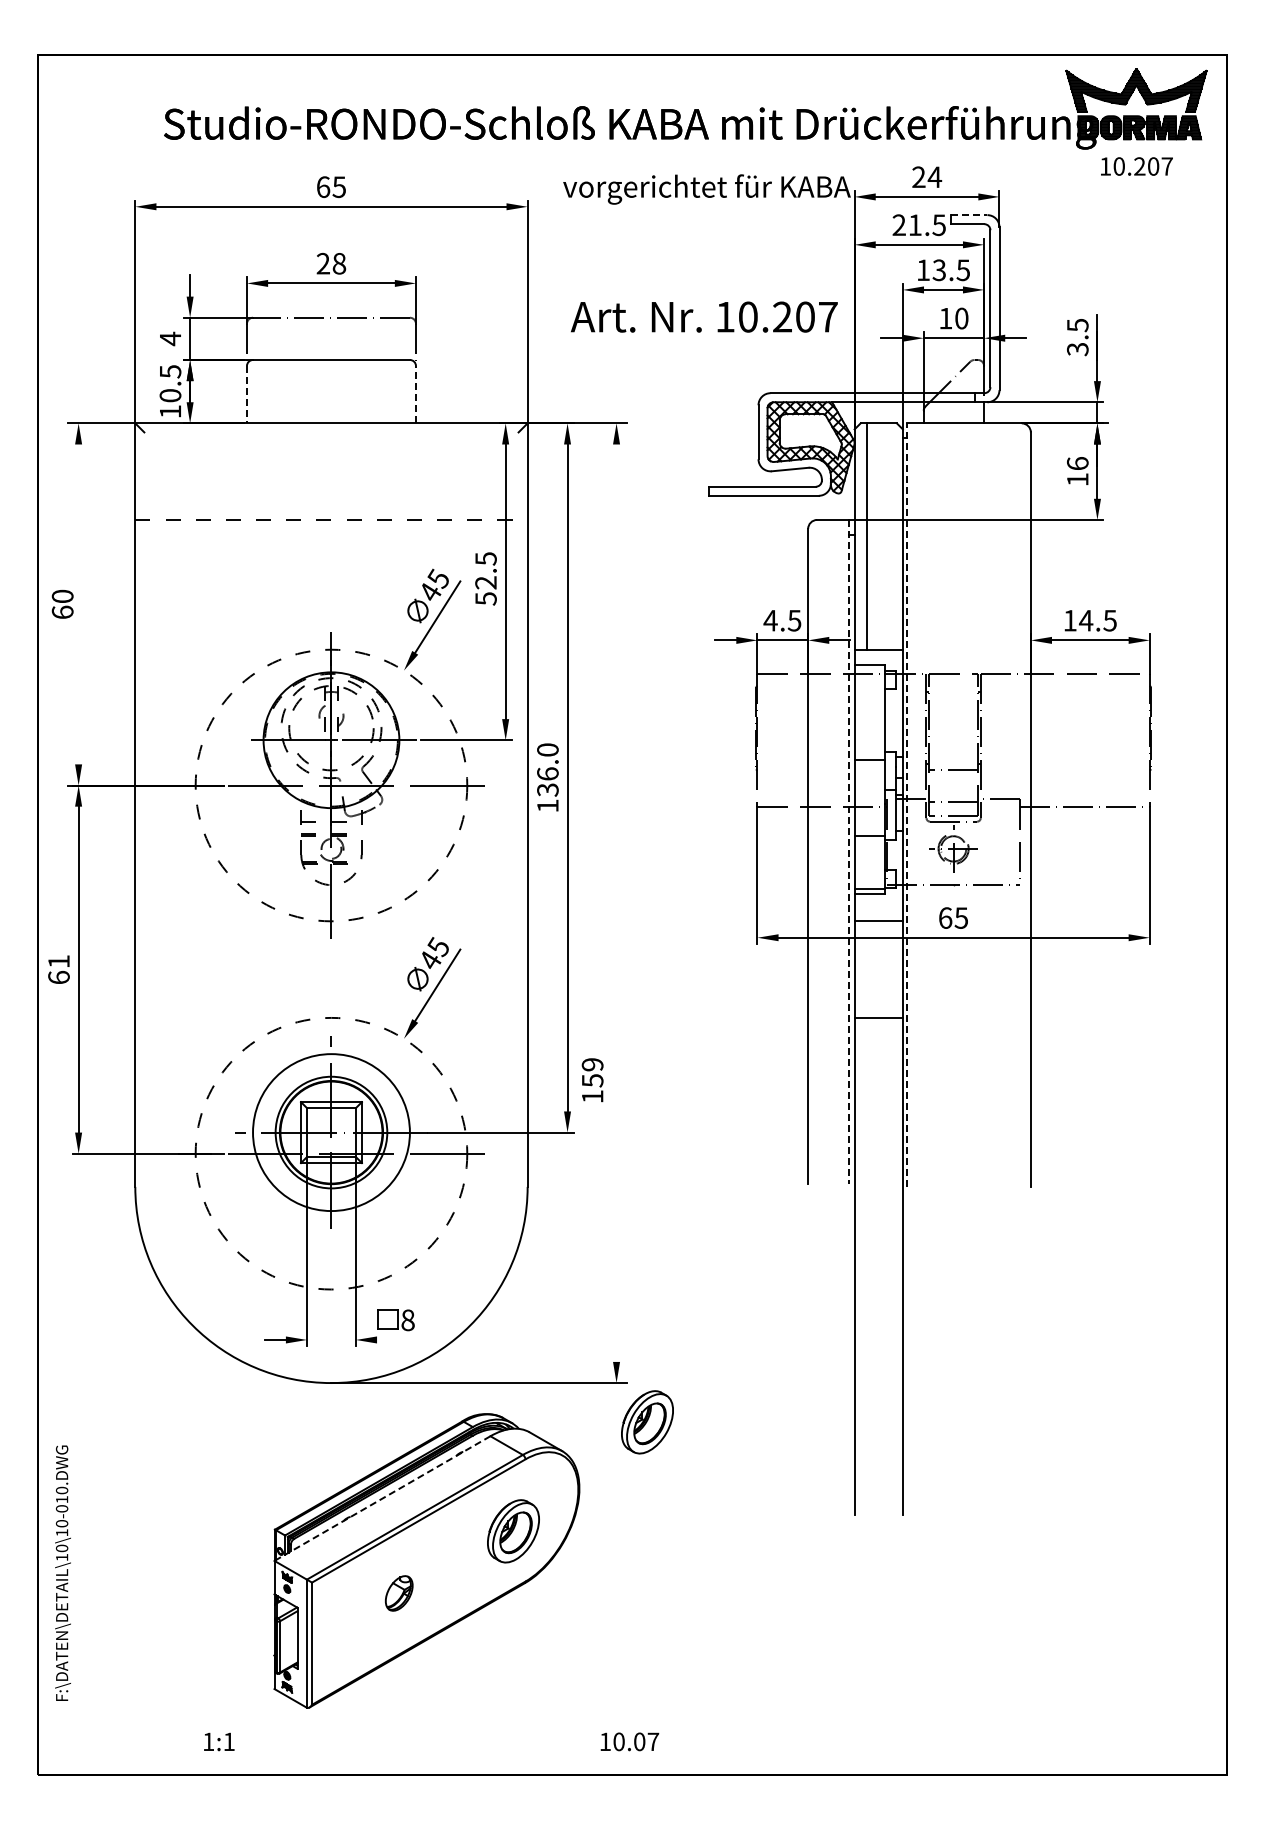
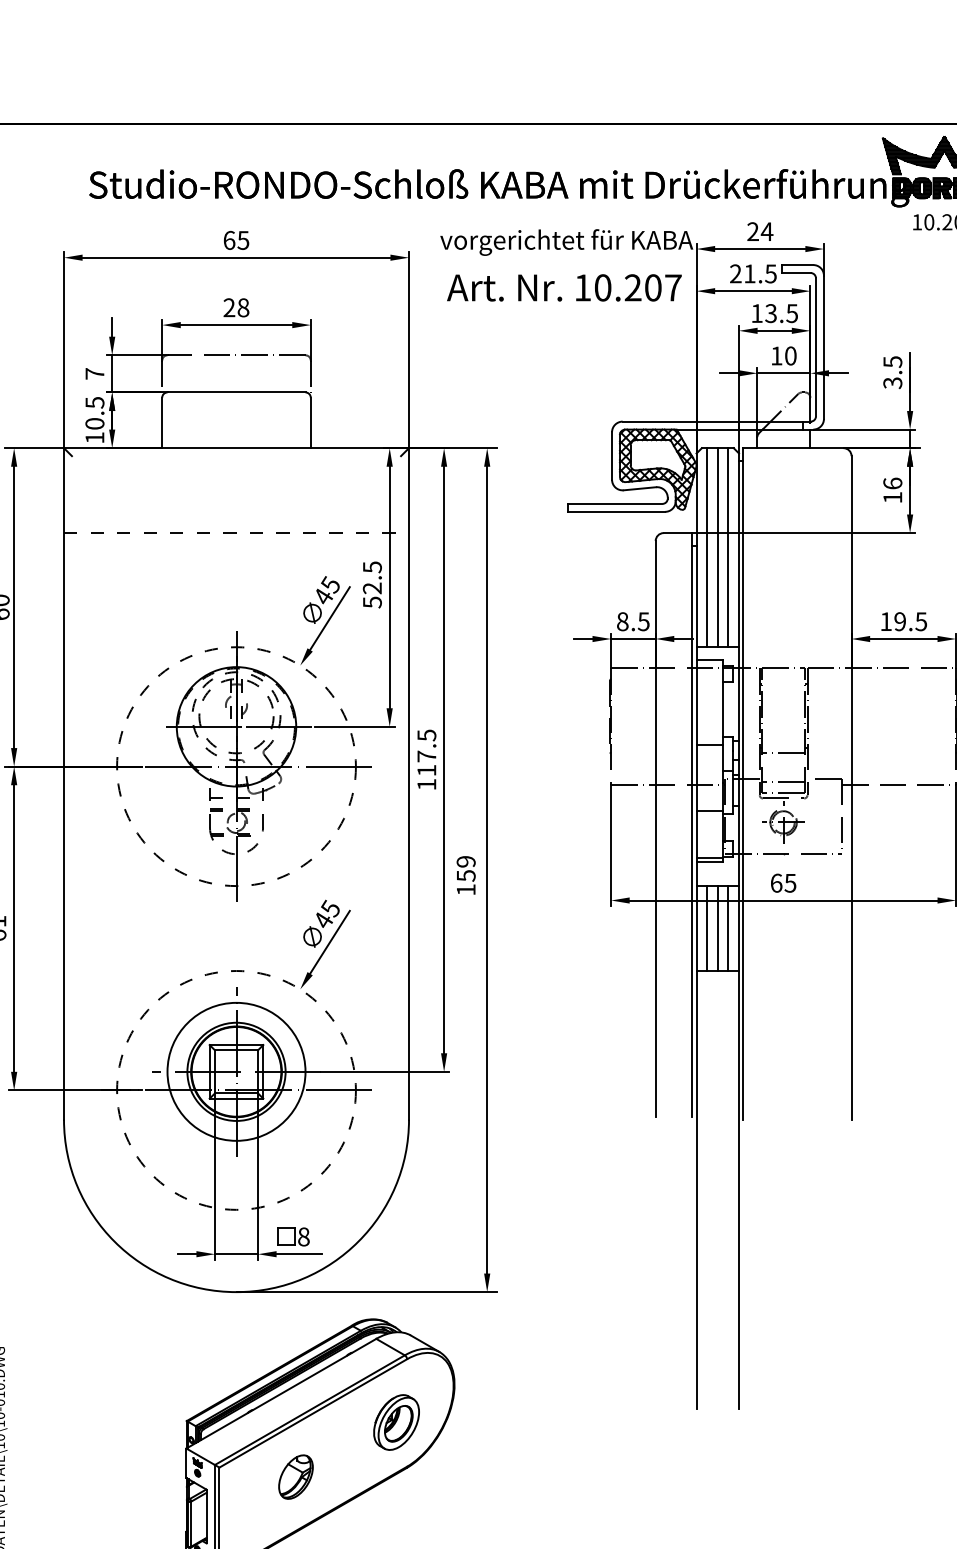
line: (969, 215) -> (797, 265), dashed -> solid
text: (704, 316) -> (564, 287), moved
text: (170, 338) -> (94, 373), 4 -> 7
line: (246, 394) -> (161, 422), dashed -> solid
line: (415, 394) -> (310, 422), dashed -> solid
line: (878, 536) -> (717, 547), added
line: (890, 536) -> (728, 547), added
line: (78, 604) -> (14, 607), added
text: (770, 620) -> (622, 621), 4.5 -> 8.5
text: (1085, 620) -> (899, 621), 14.5 -> 19.5
text: (547, 769) -> (426, 752), 136.0 -> 117.5
line: (907, 805) -> (743, 784), dashed -> solid
line: (849, 851) -> (692, 824), dashed -> solid
line: (616, 902) -> (487, 869), added
line: (866, 969) -> (707, 928), added
line: (878, 969) -> (717, 928), added
line: (890, 969) -> (728, 928), added
text: (592, 1080) -> (466, 875), moved
line: (331, 1339) -> (236, 1253), added
line: (402, 1339) -> (298, 1253), added
part: (647, 1422) -> (514, 1326), removed
line: (382, 1498) -> (281, 1393), dashed -> solid
part: (399, 1593) -> (296, 1477), size x1.43

